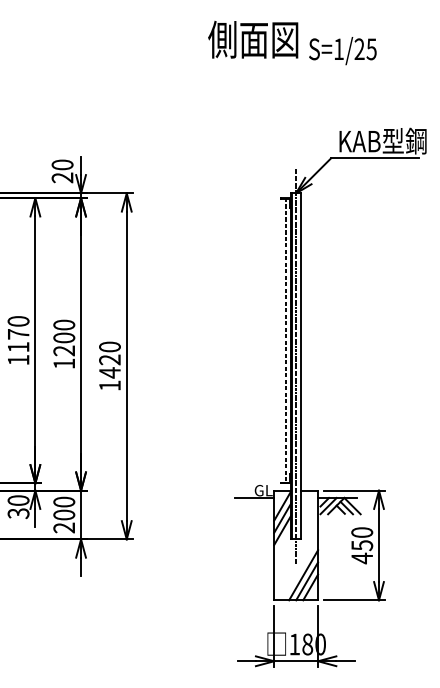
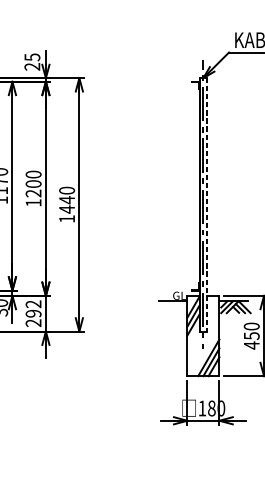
text: (62, 164) -> (32, 57), 20 -> 25
line: (286, 340) -> (196, 185), removed
text: (109, 359) -> (66, 199), 1420 -> 1440
line: (301, 366) -> (207, 204), solid -> dashed
text: (64, 508) -> (33, 308), 200 -> 292

